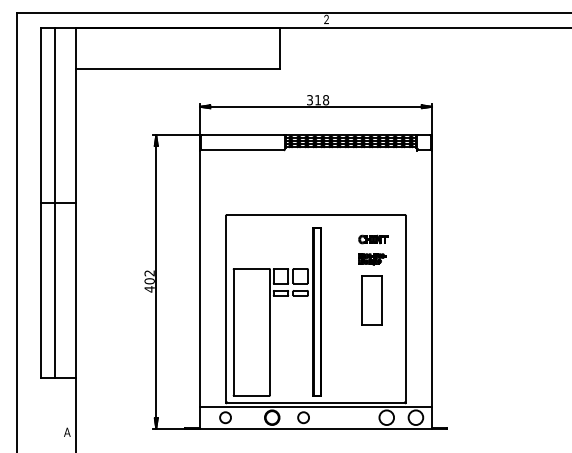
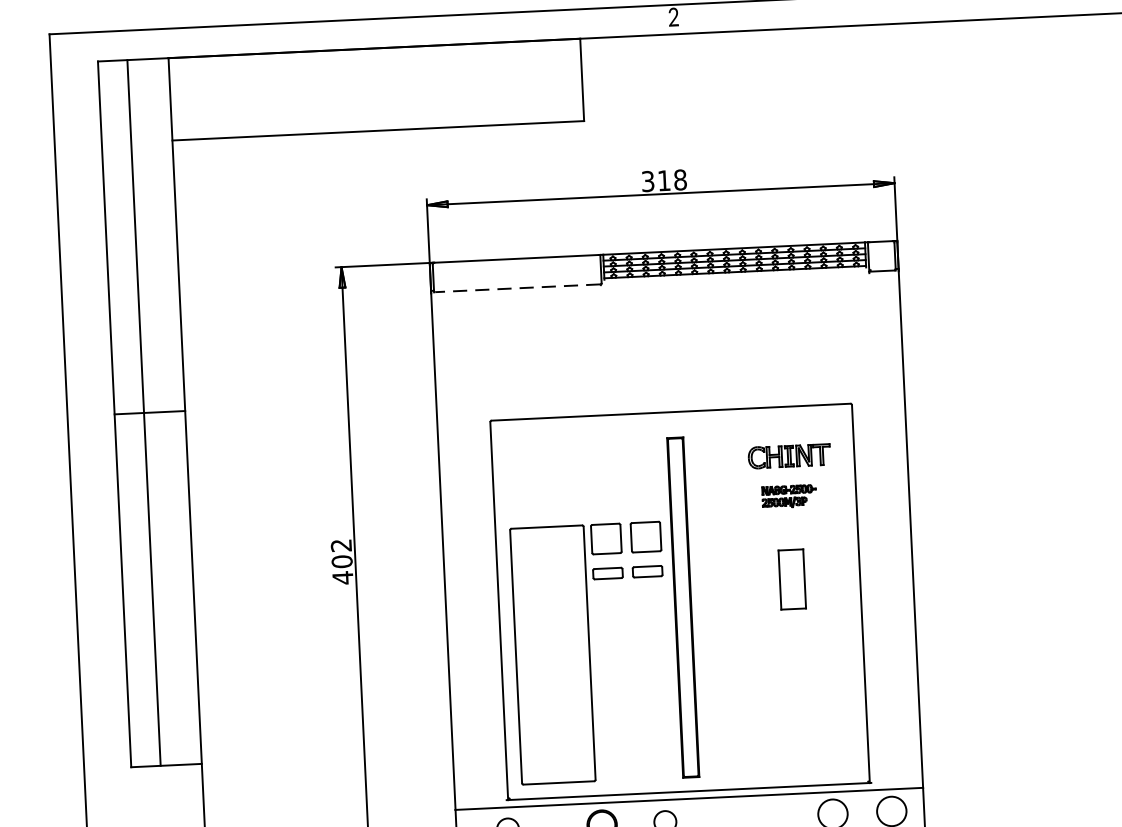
line: (243, 150) -> (518, 289), solid -> dashed
part: (373, 239) -> (789, 456), size x1.4
part: (371, 300) -> (791, 579), size x0.6

